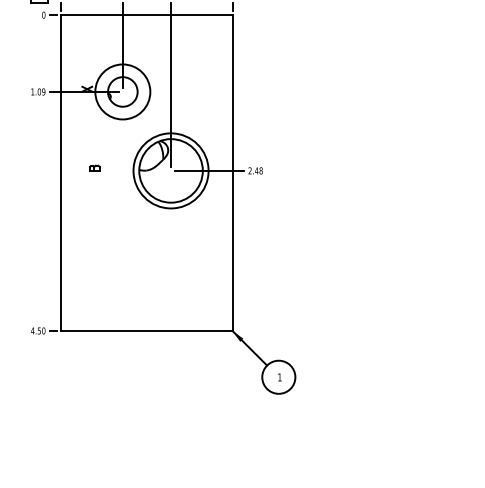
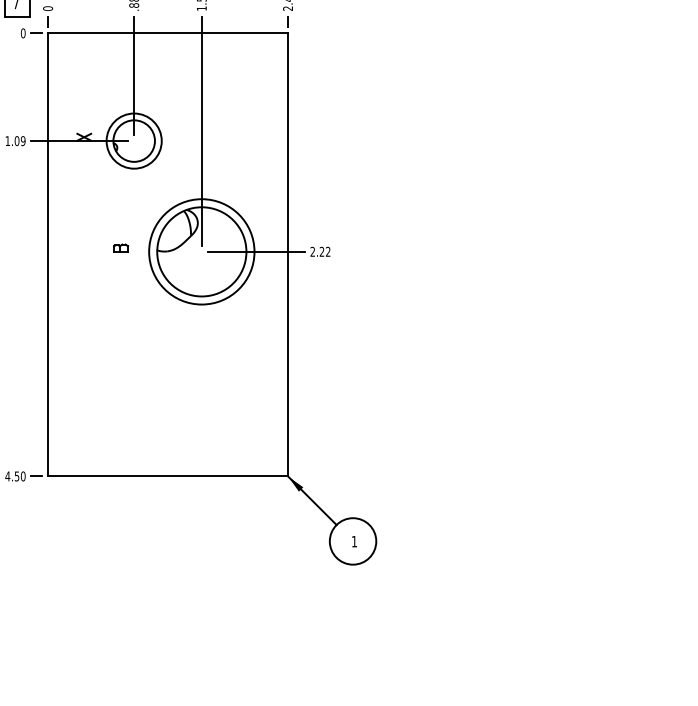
circle: (122, 91) -> (133, 140), size x0.71
part: (94, 167) -> (120, 247), moved
text: (258, 170) -> (324, 251), 2.48 -> 2.22

